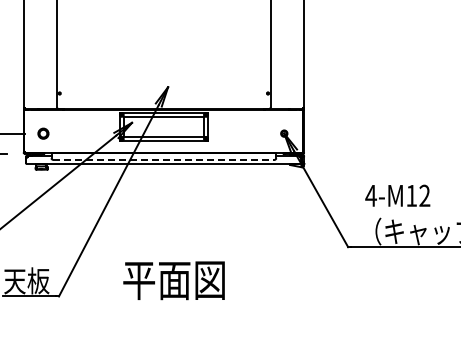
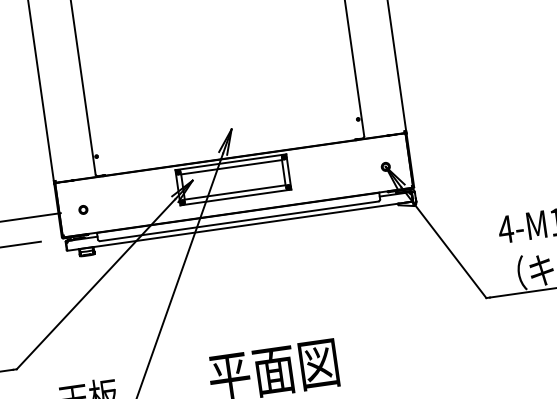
part: (43, 133) -> (83, 209), size x0.62
line: (163, 159) -> (238, 220), dashed -> solid

